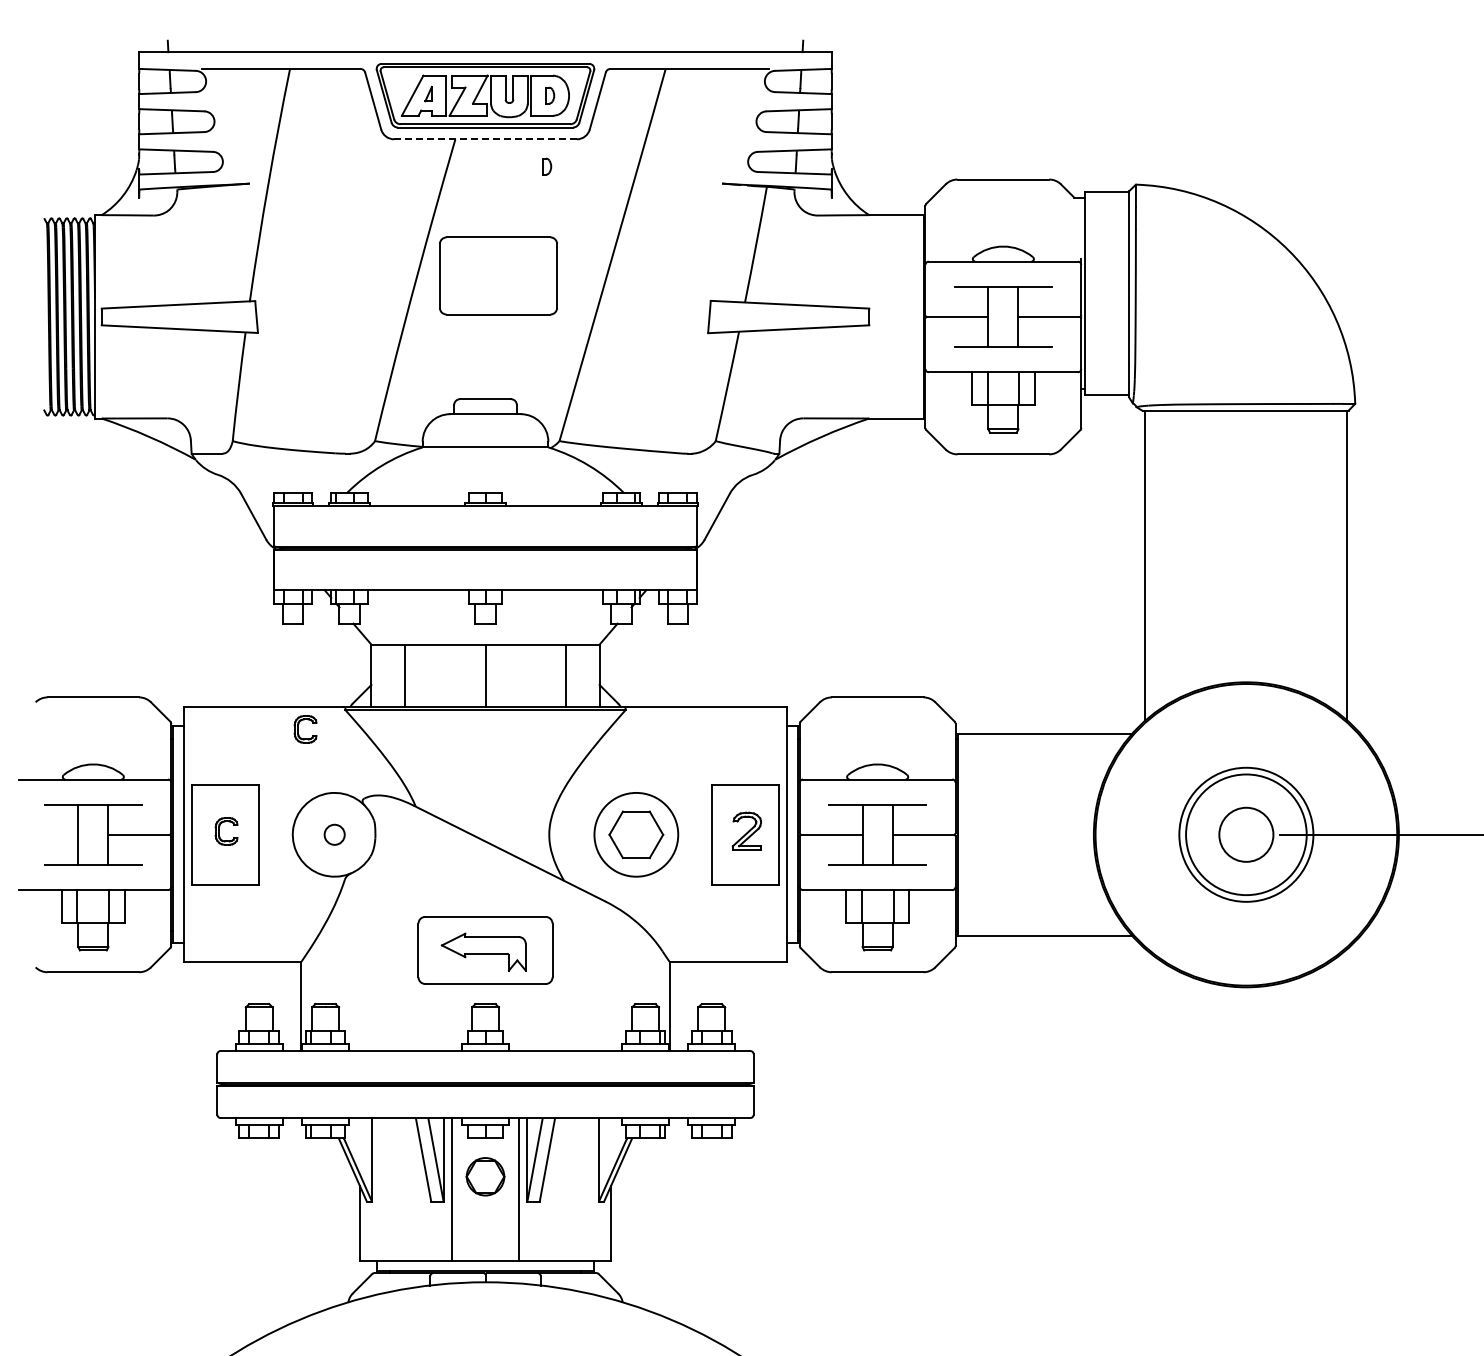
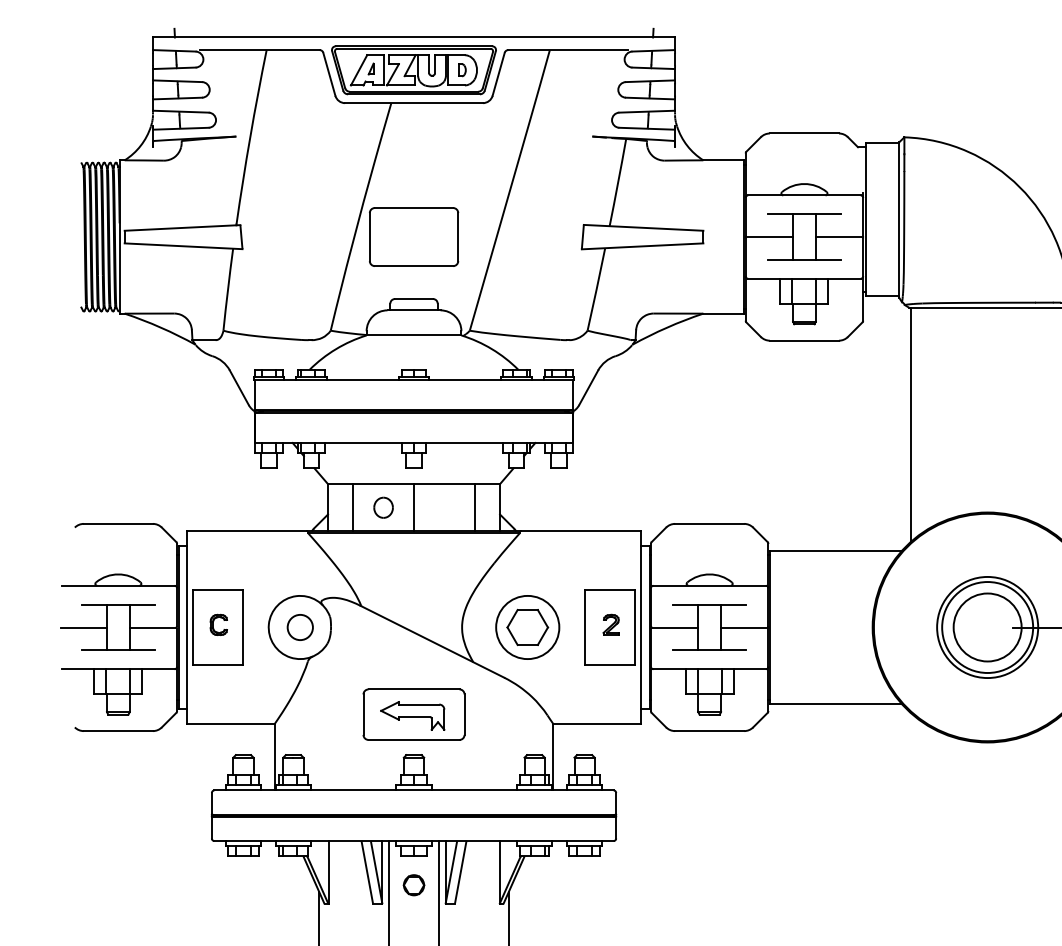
line: (486, 139) -> (414, 103), dashed -> solid
part: (547, 166) -> (460, 123), removed
part: (498, 275) -> (414, 236), moved
part: (444, 675) -> (383, 507), added
part: (298, 729) -> (273, 548), removed
part: (746, 831) -> (610, 625), size x0.71
line: (47, 834) -> (83, 627), added
circle: (334, 834) -> (300, 627), size x1.67
circle: (1246, 834) -> (987, 627), size x1.67
part: (485, 1176) -> (414, 885), size x0.71

